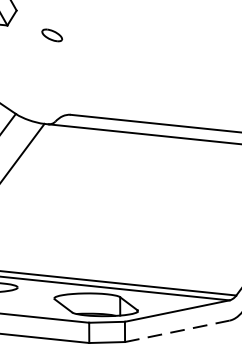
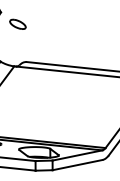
part: (51, 33) -> (17, 23), size x1.67
line: (179, 332) -> (78, 165), dashed -> solid

